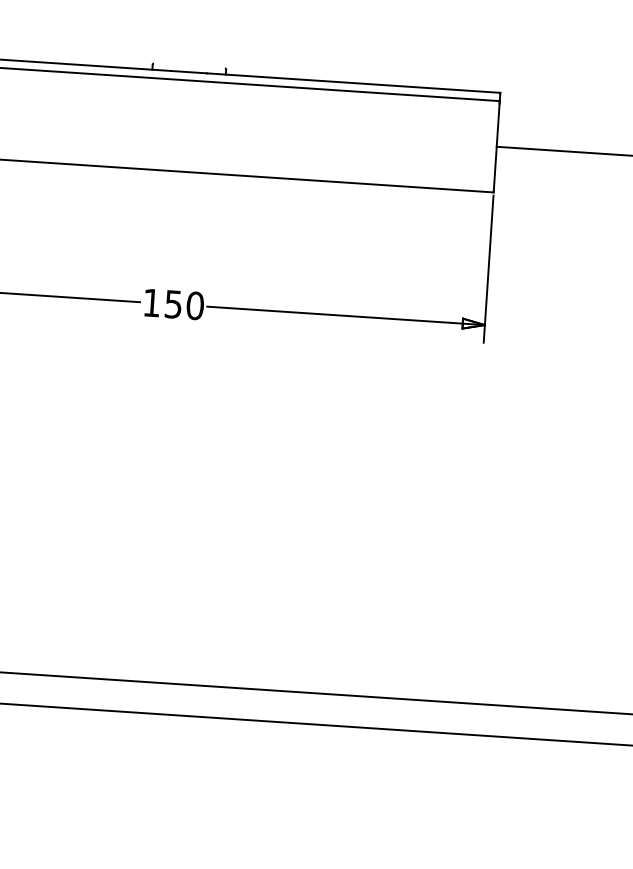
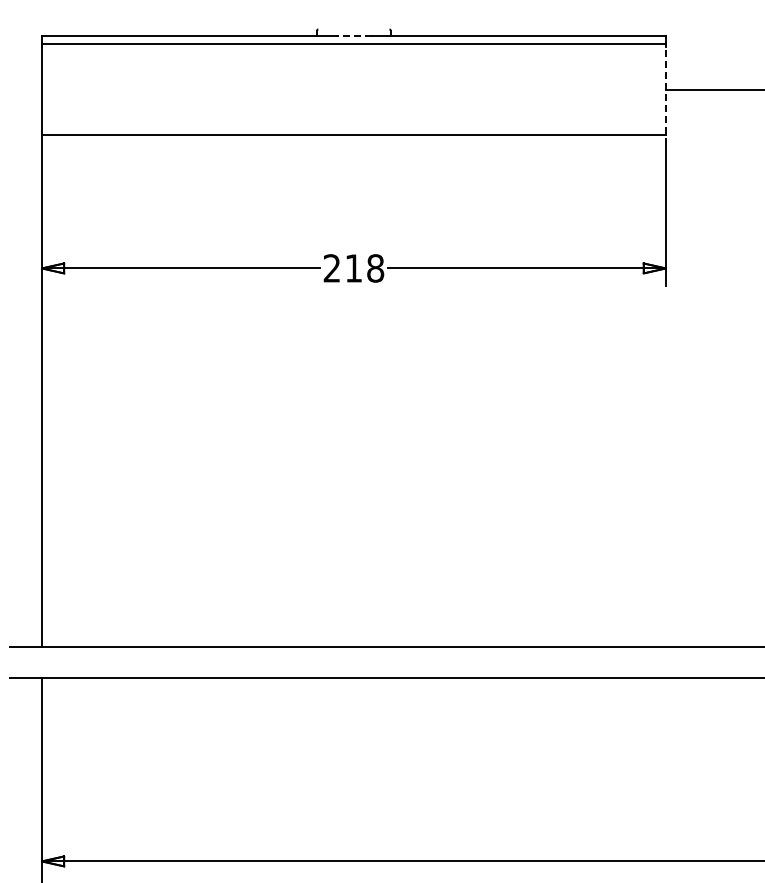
line: (188, 71) -> (353, 35), solid -> dashed
line: (496, 147) -> (665, 90), solid -> dashed
text: (173, 304) -> (353, 268), 150 -> 218

